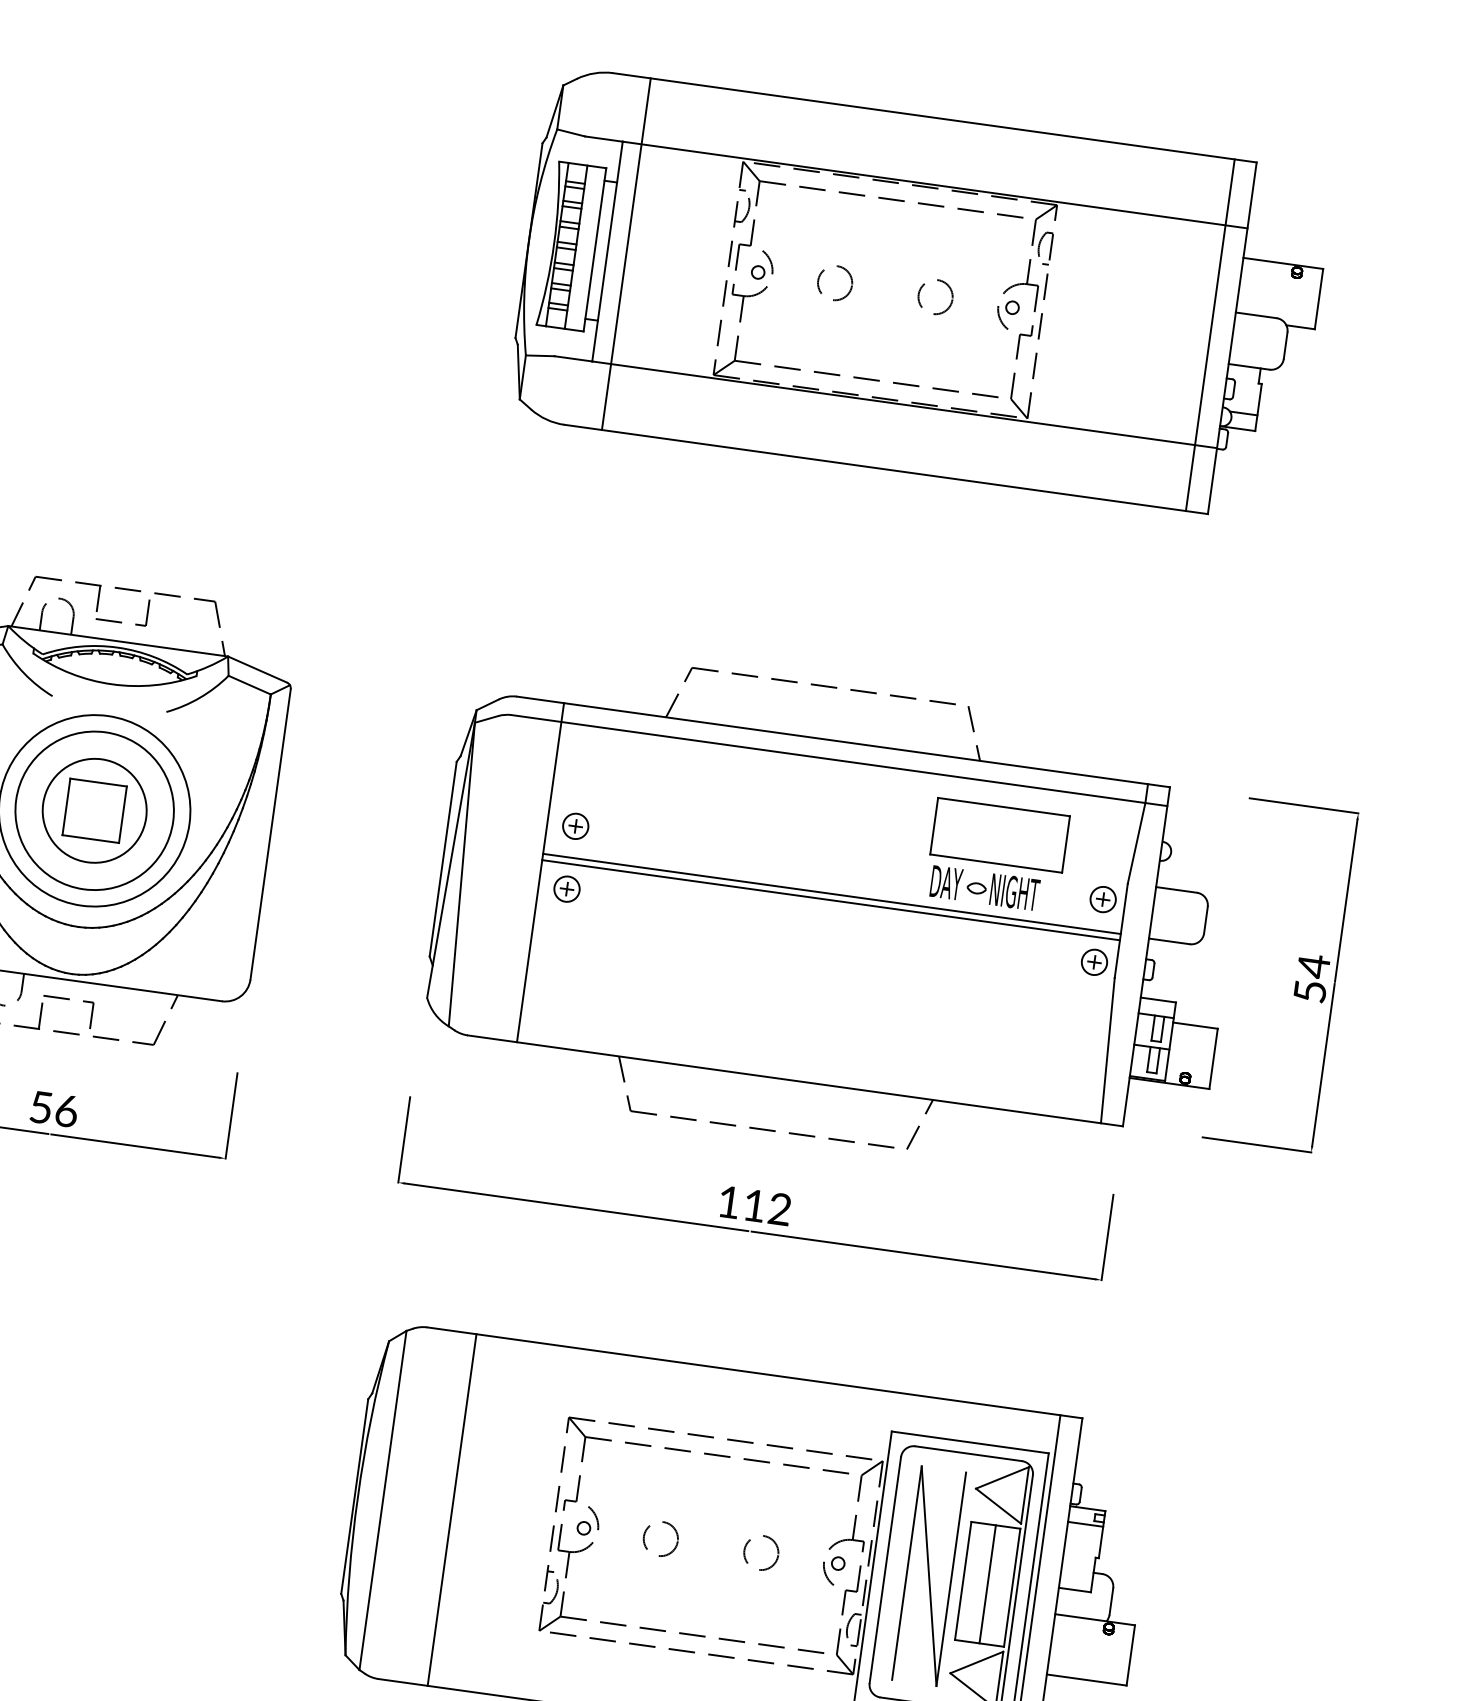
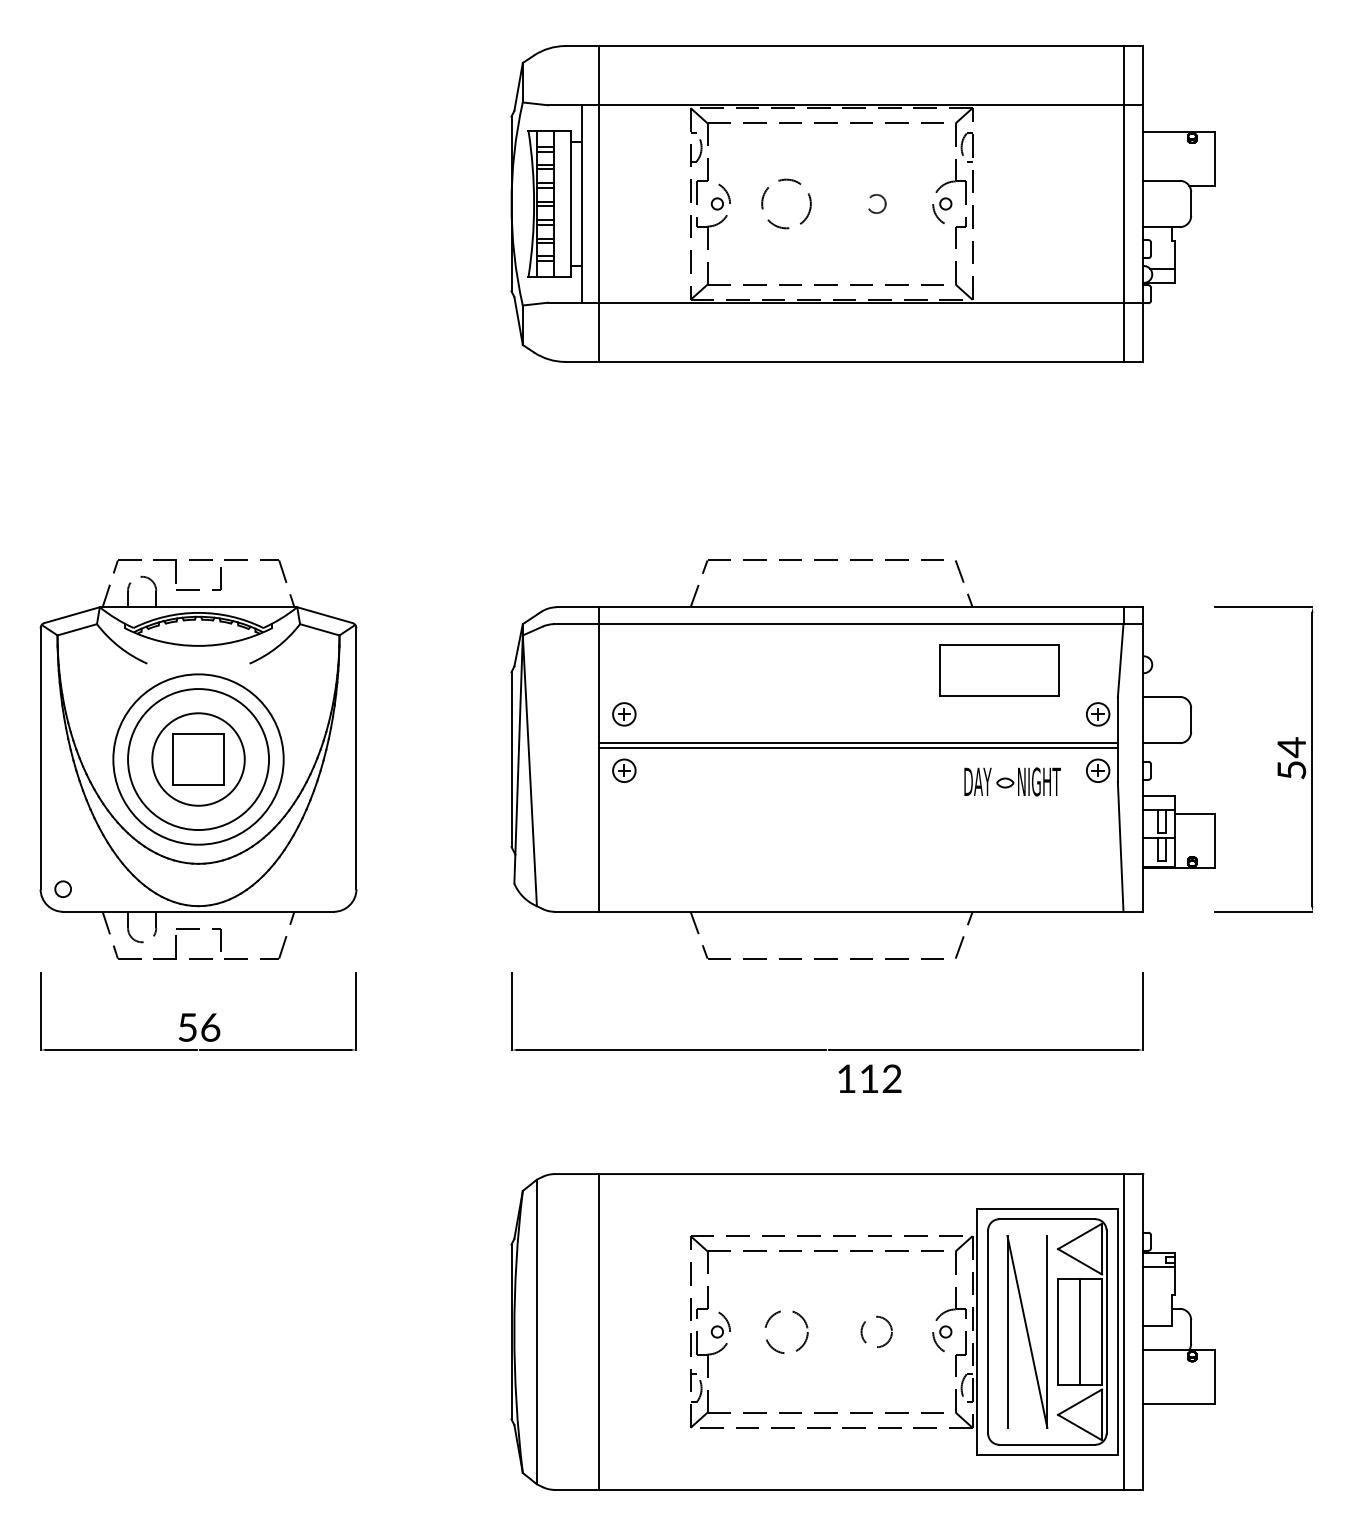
circle: (835, 282) -> (786, 203), size x1.6
circle: (935, 296) -> (876, 203), size x0.6
part: (984, 887) -> (1012, 781), moved
text: (754, 1205) -> (869, 1078), moved
circle: (660, 1538) -> (786, 1331), size x1.4

